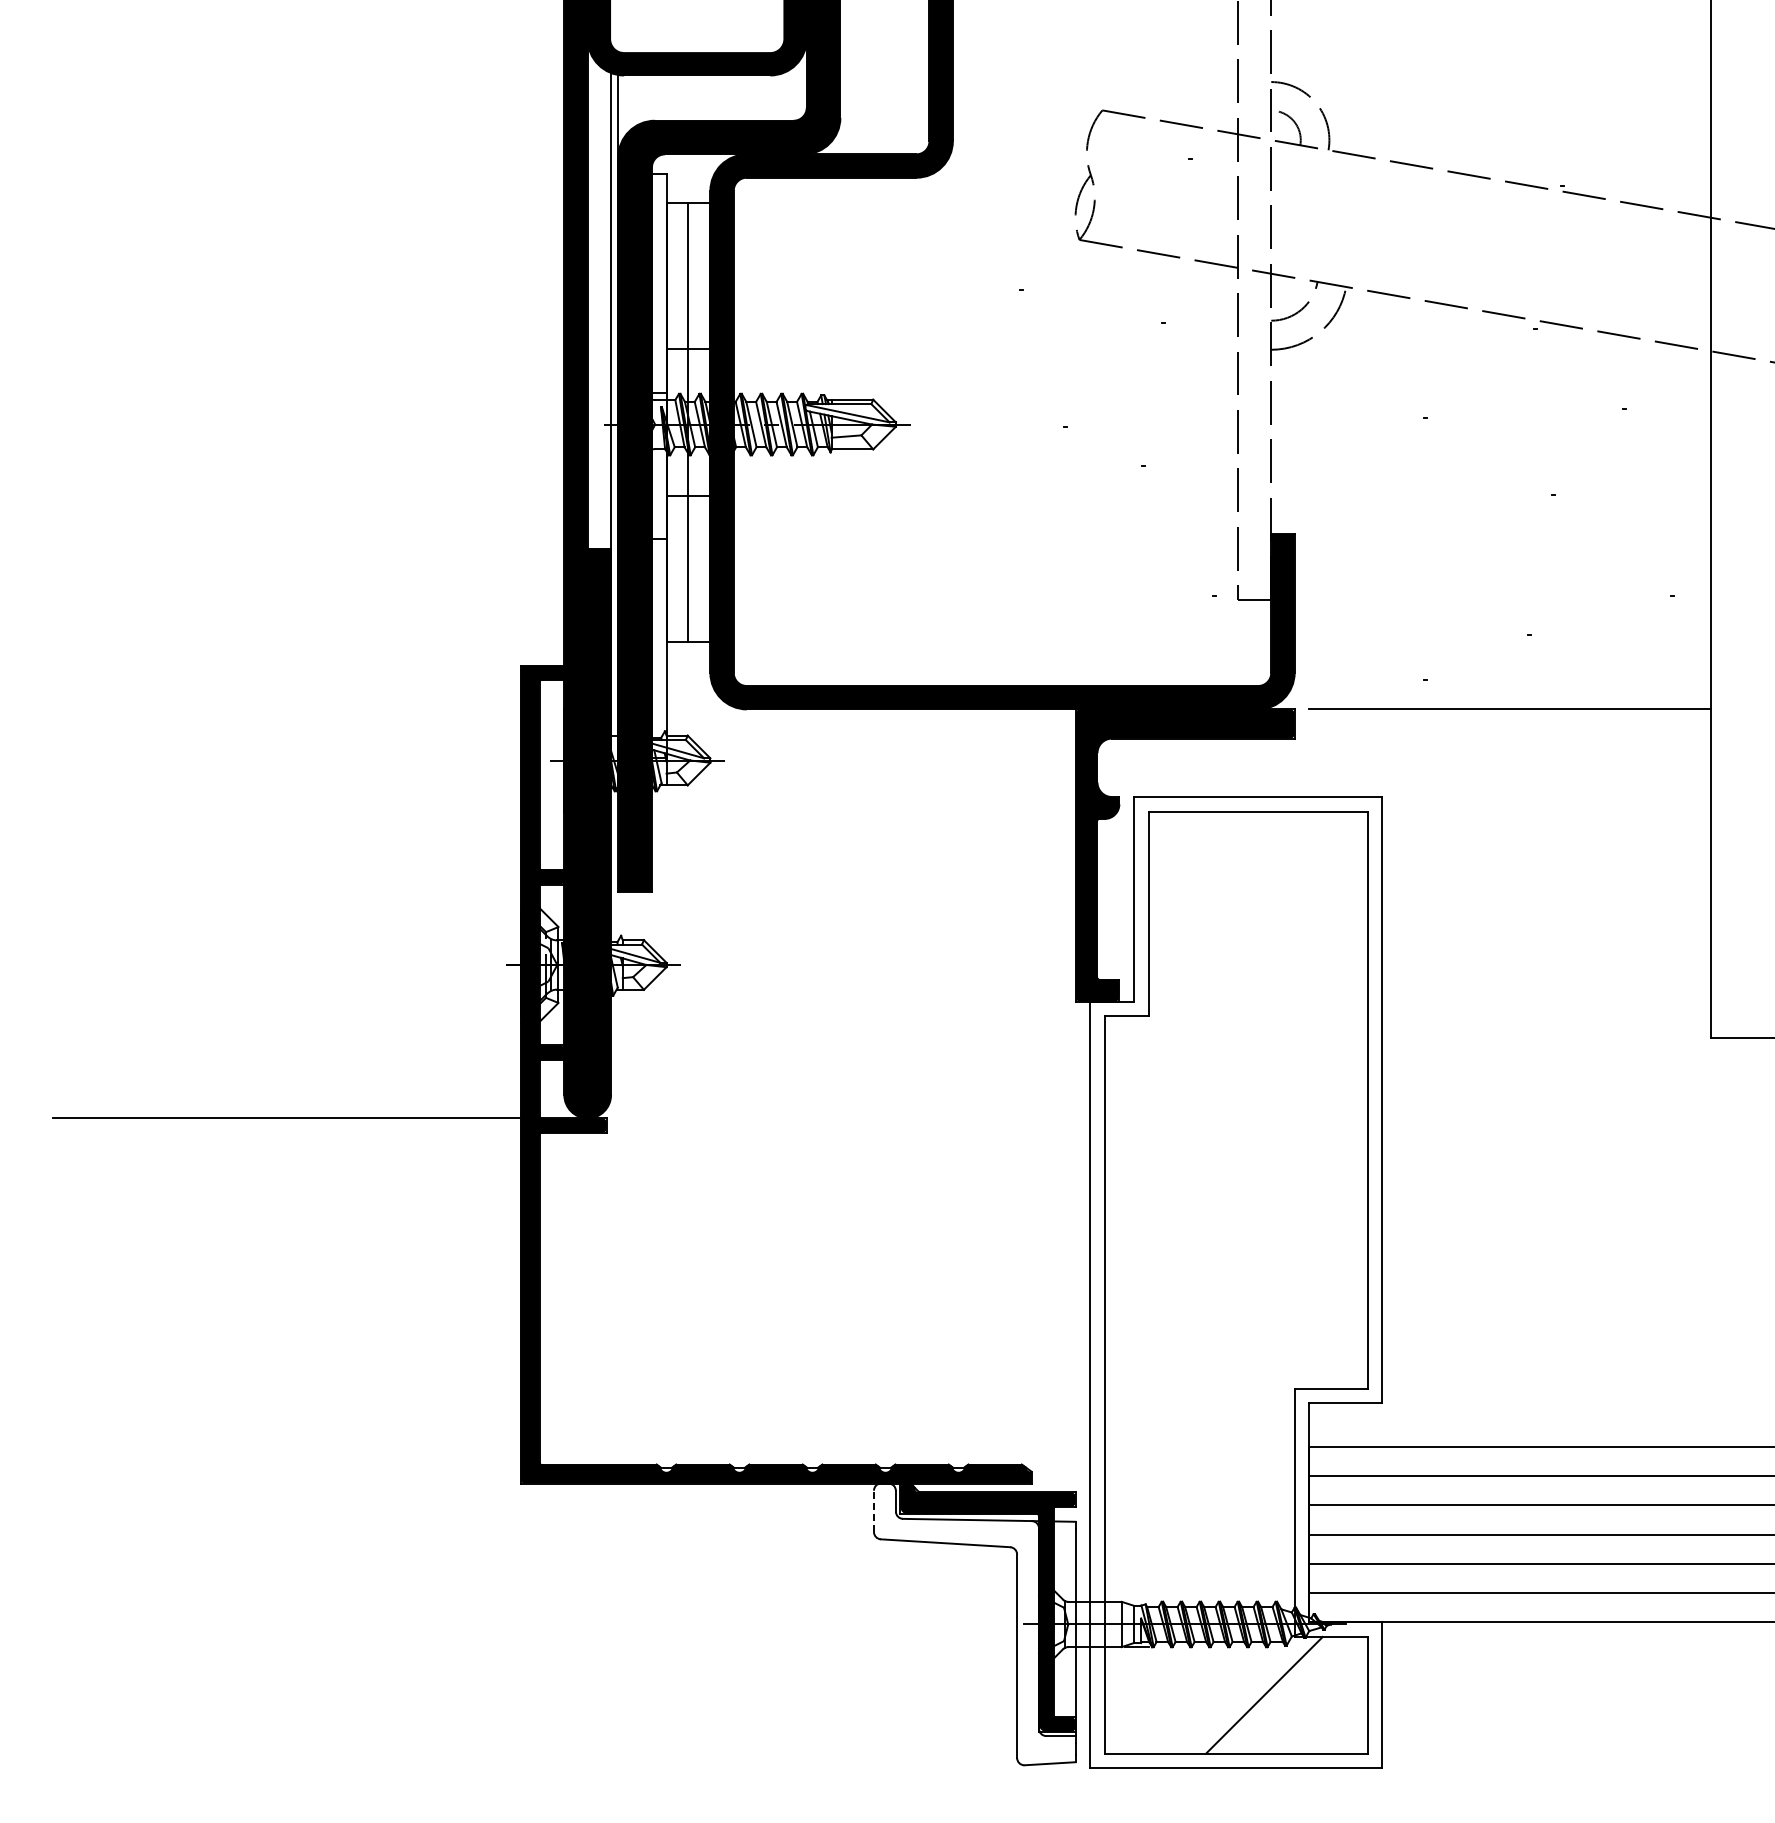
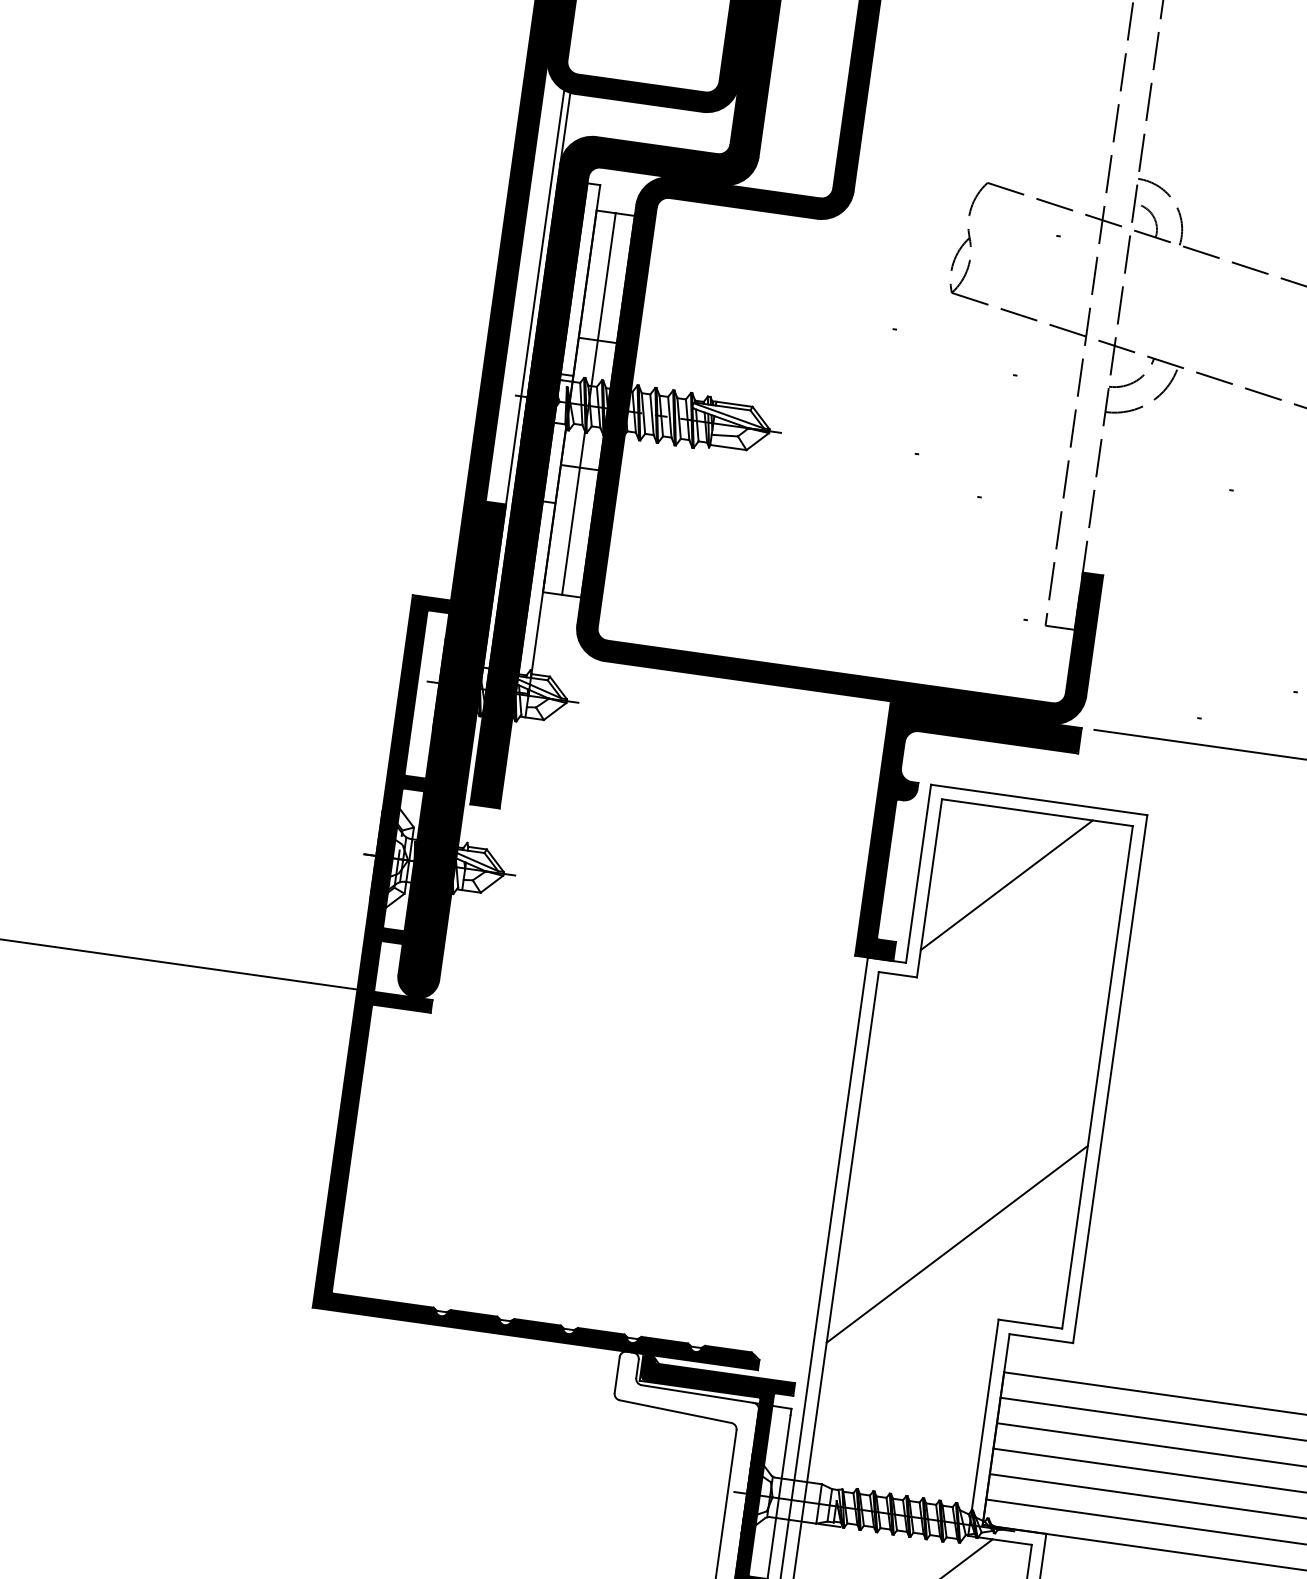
line: (1234, 897) -> (1006, 884), added
line: (1235, 1309) -> (956, 1243), added
line: (873, 1511) -> (616, 1375), dashed -> solid

